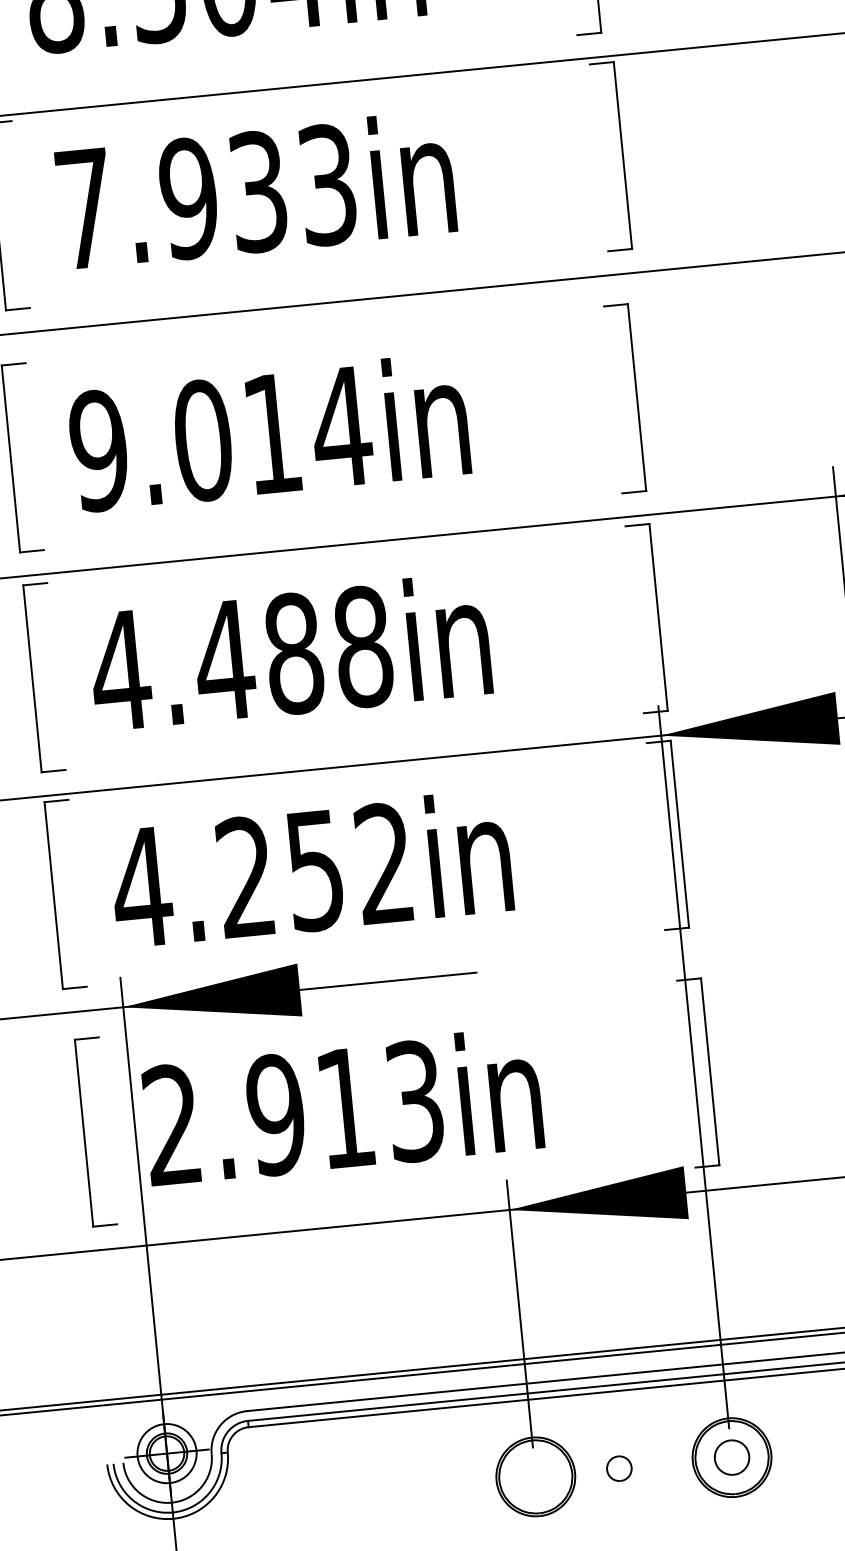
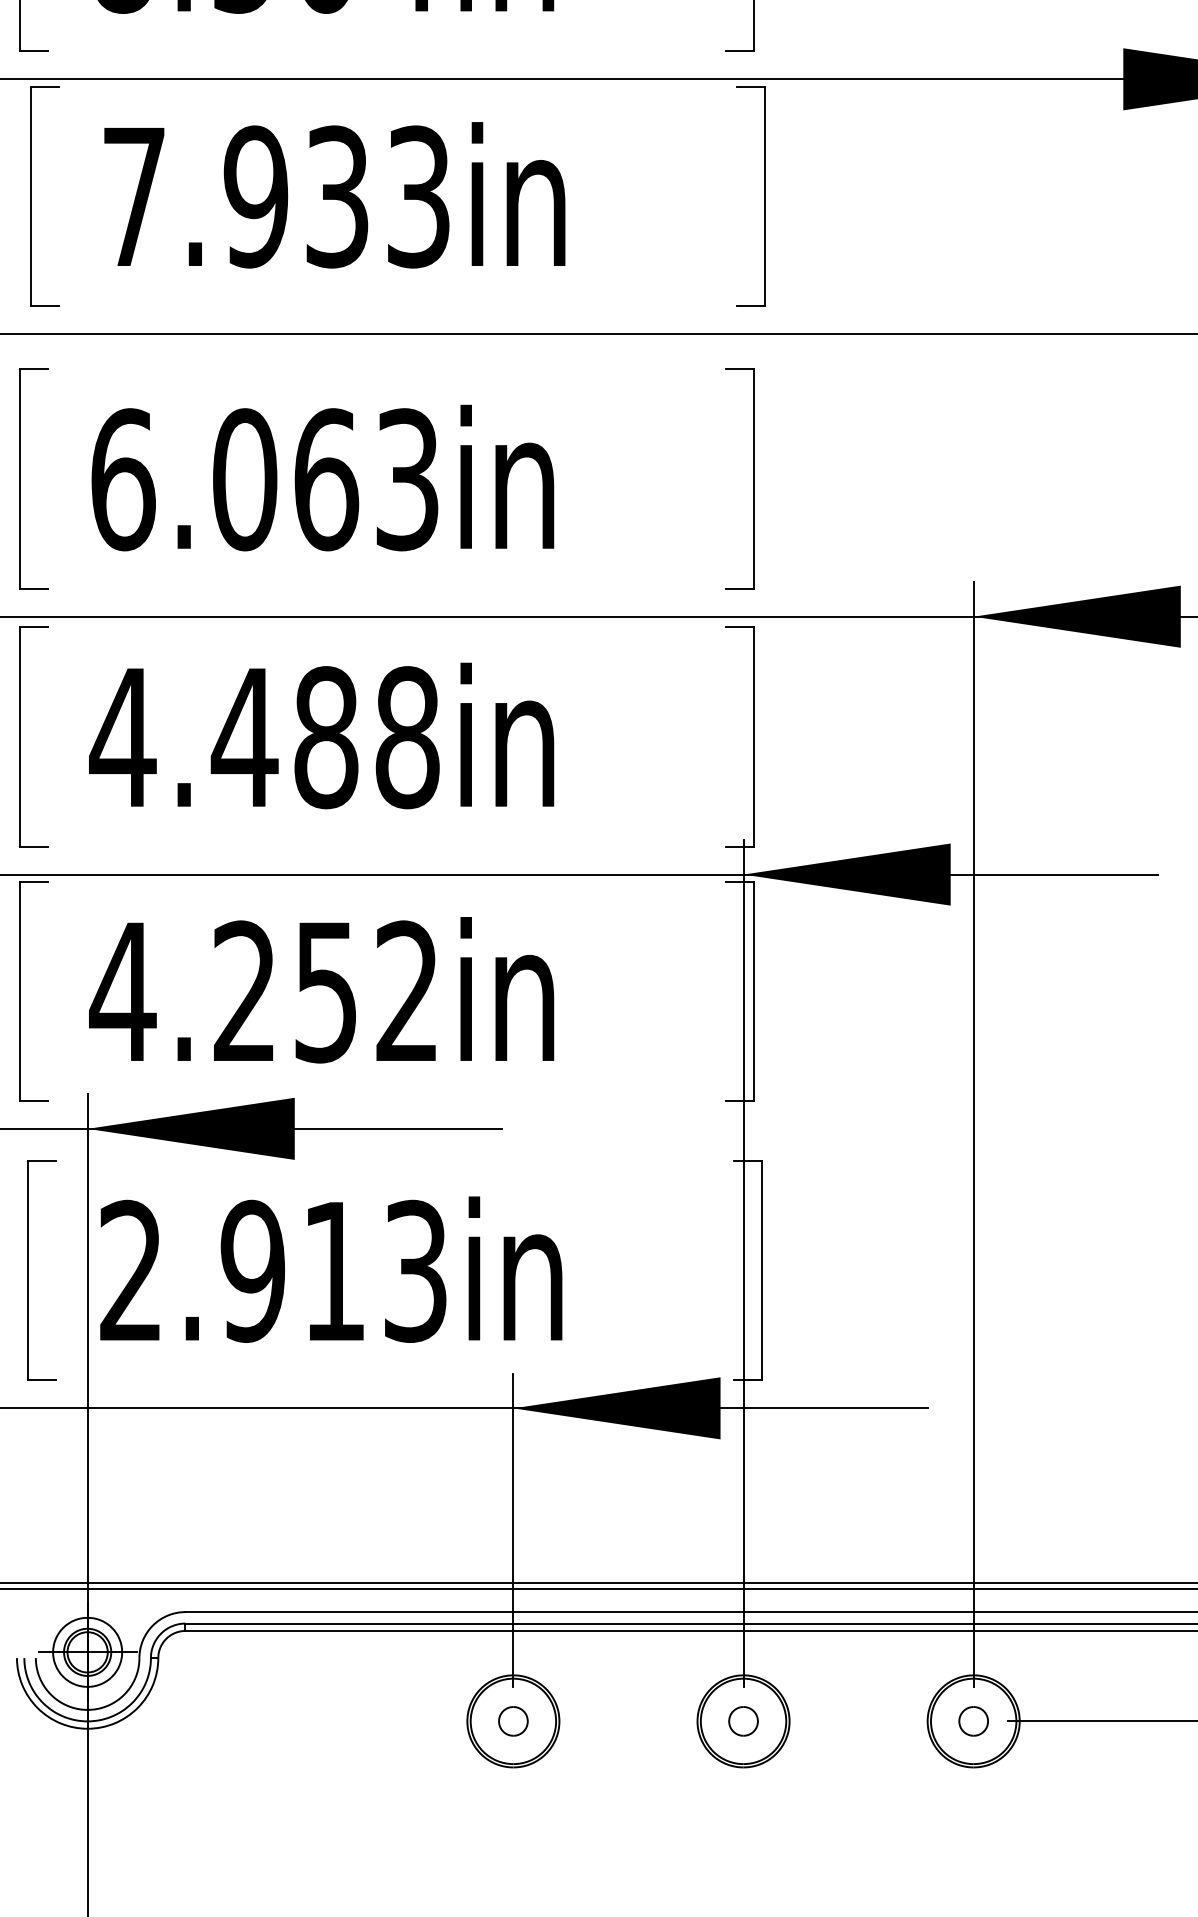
text: (220, 438) -> (265, 479), 9.014in -> 6.063in
part: (732, 1457) -> (743, 1721), size x0.71
part: (619, 1468) -> (513, 1721), moved

